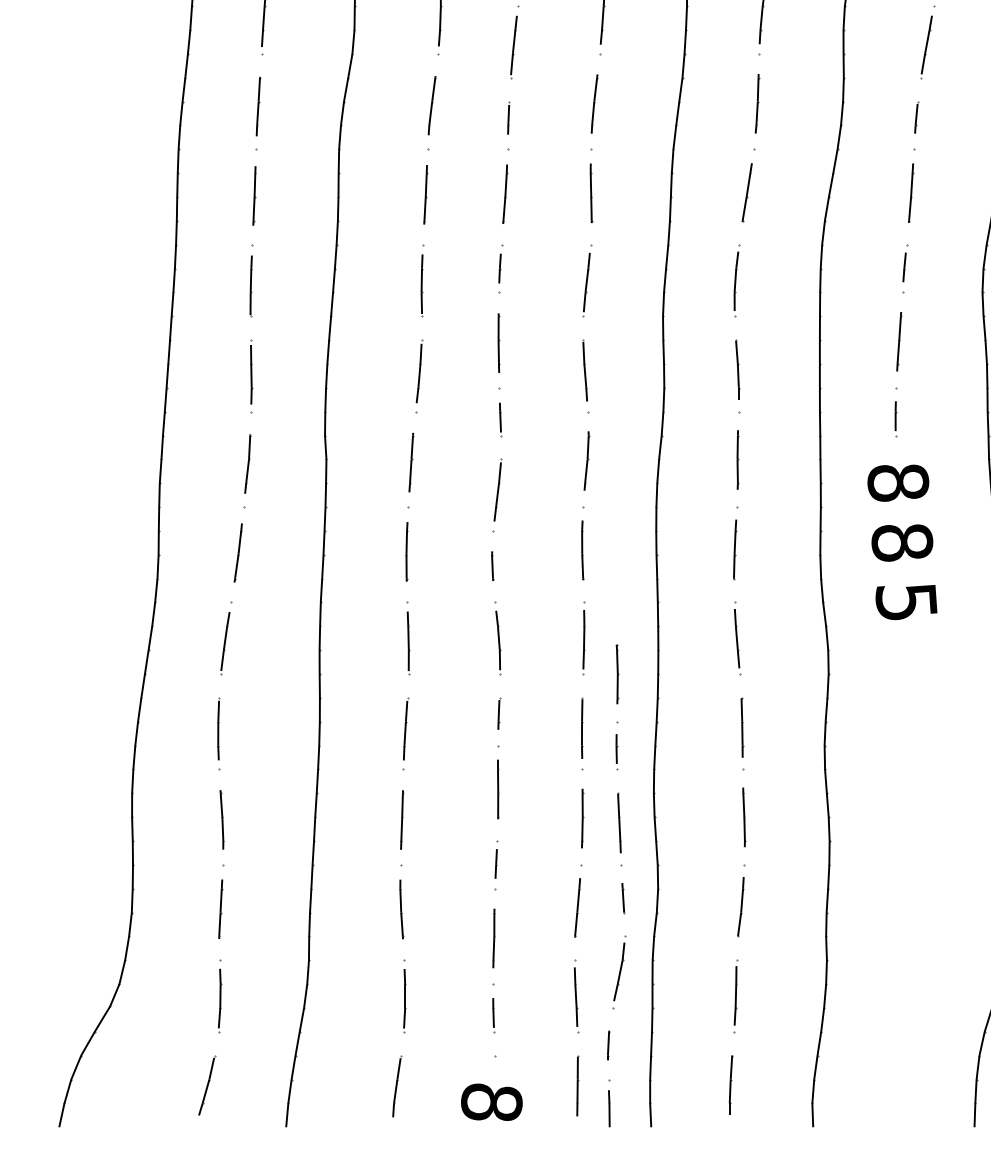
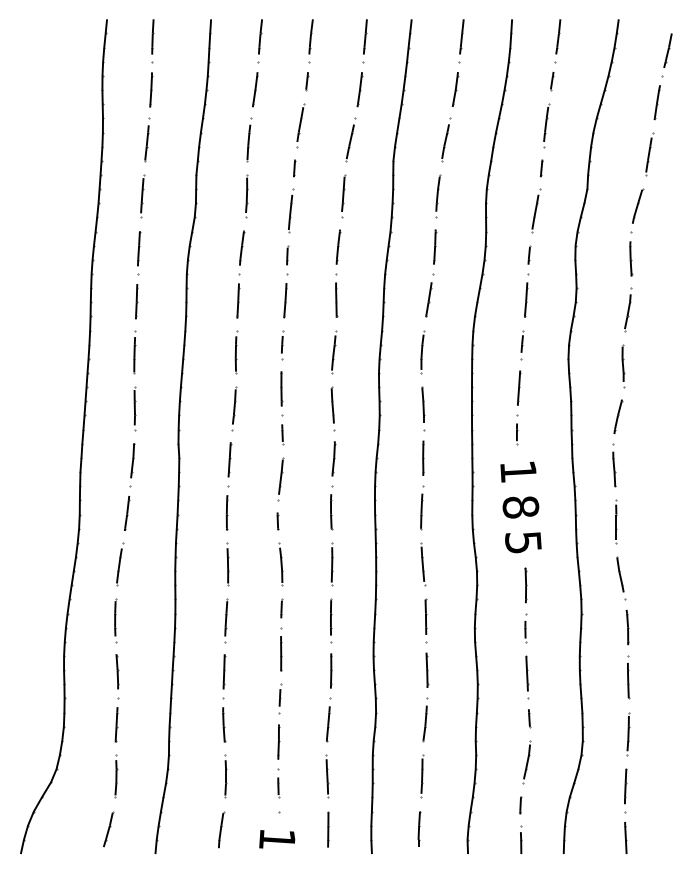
text: (898, 483) -> (518, 472), 8 -> 1
part: (616, 885) -> (525, 710), moved
text: (491, 1102) -> (277, 839), 8 -> 1

